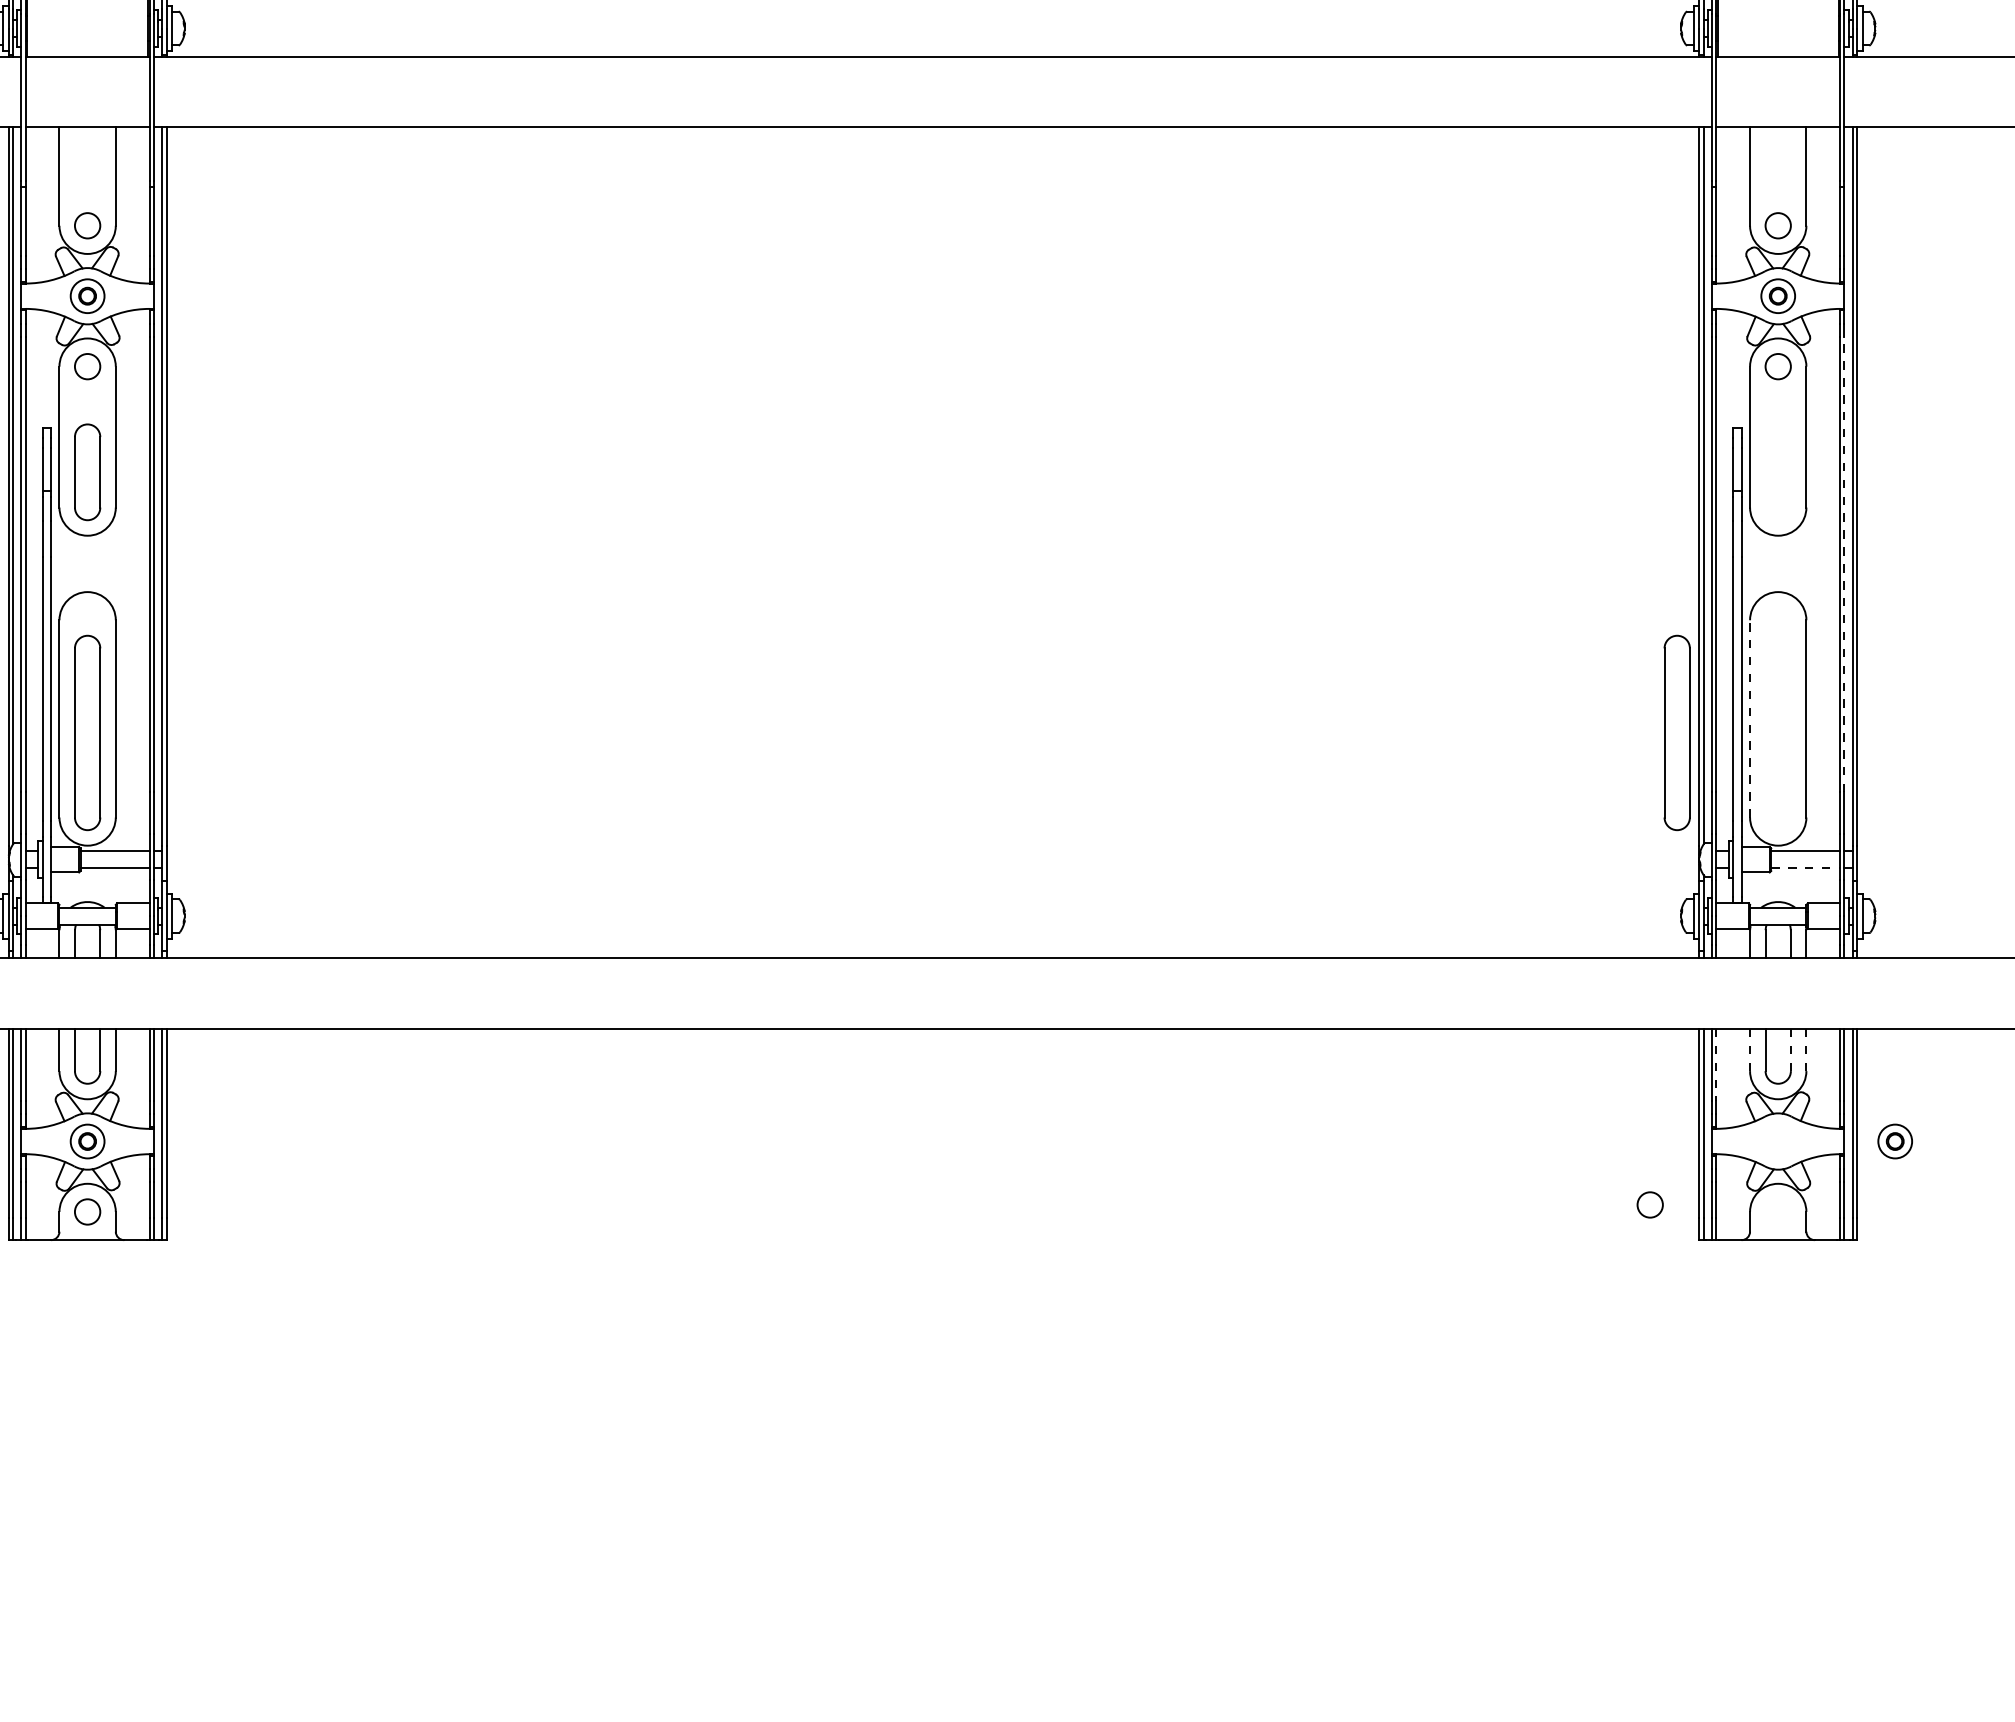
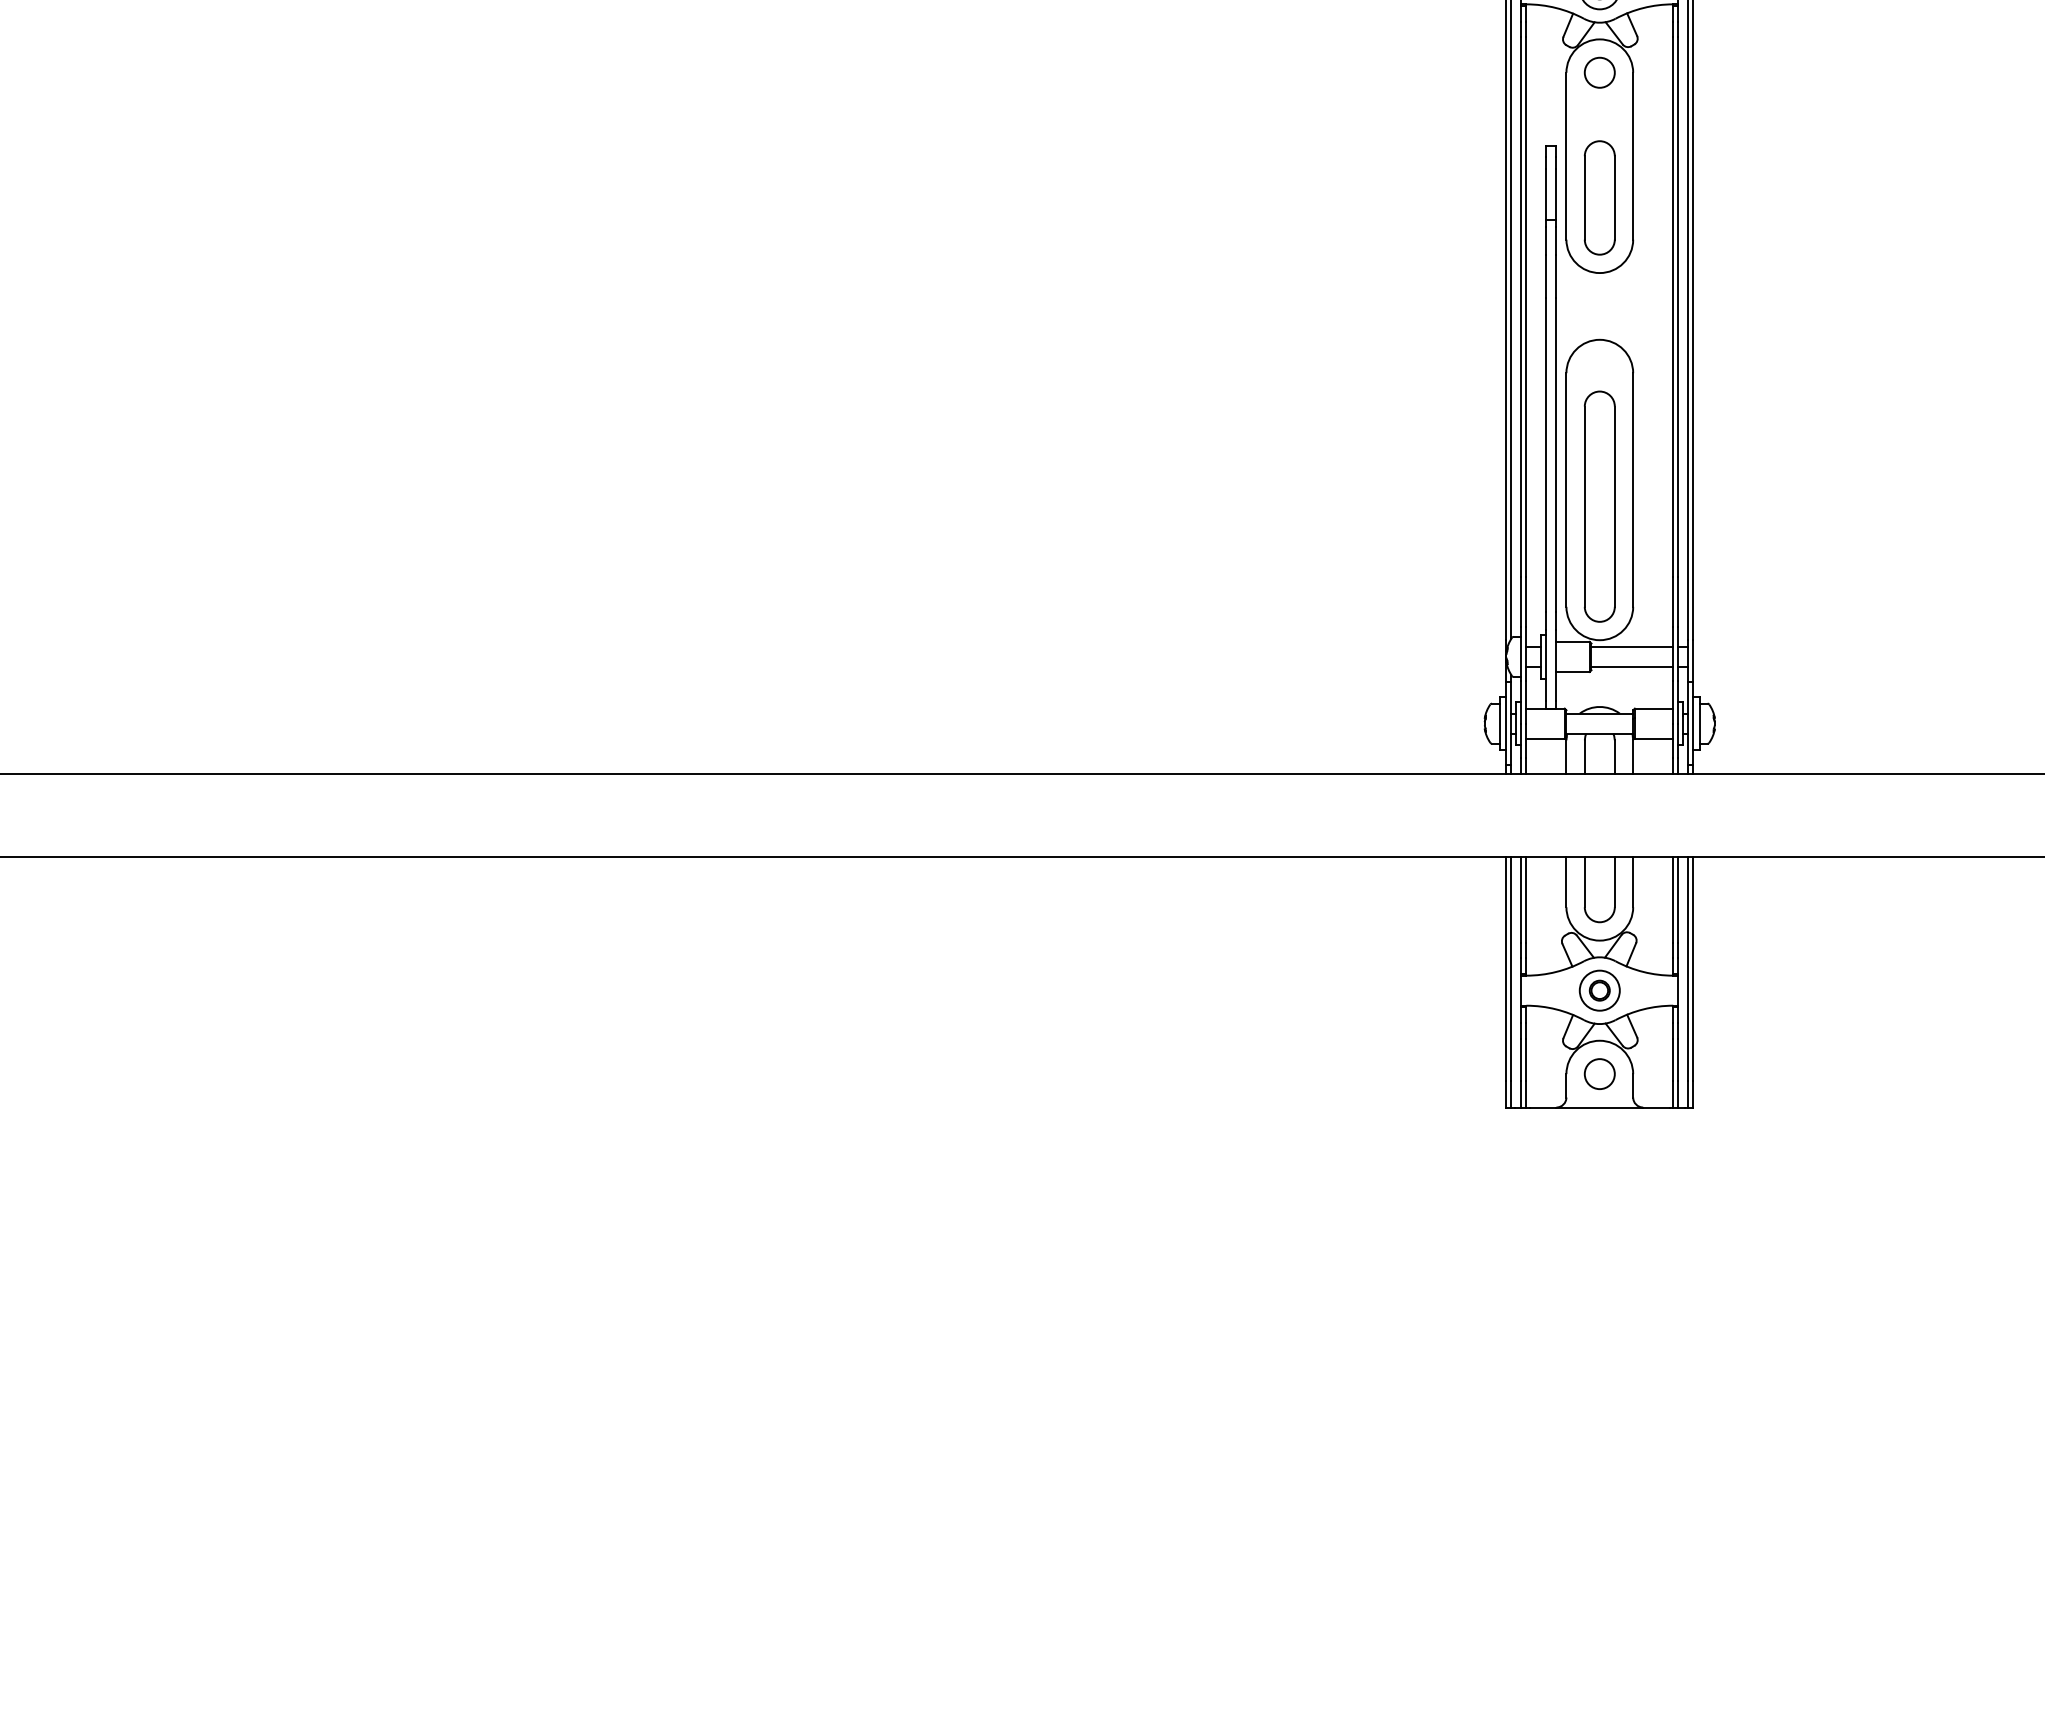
part: (1777, 472) -> (1598, 198), added
line: (1844, 564) -> (1678, 307), dashed -> solid
line: (1750, 718) -> (1566, 489), dashed -> solid
part: (1676, 732) -> (1598, 506), moved
line: (1805, 868) -> (1632, 667), dashed -> solid
line: (1750, 1049) -> (1566, 881), dashed -> solid
line: (1790, 1050) -> (1614, 882), dashed -> solid
line: (1806, 1050) -> (1633, 882), dashed -> solid
line: (1716, 1065) -> (1526, 900), dashed -> solid
part: (1894, 1141) -> (1598, 990), moved
circle: (1649, 1204) -> (1598, 1073), moved

